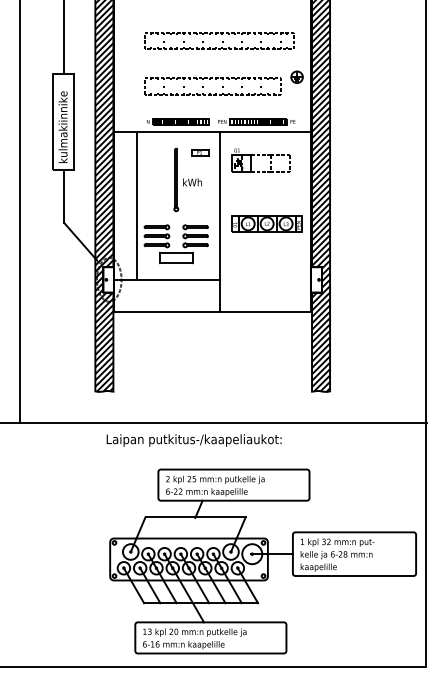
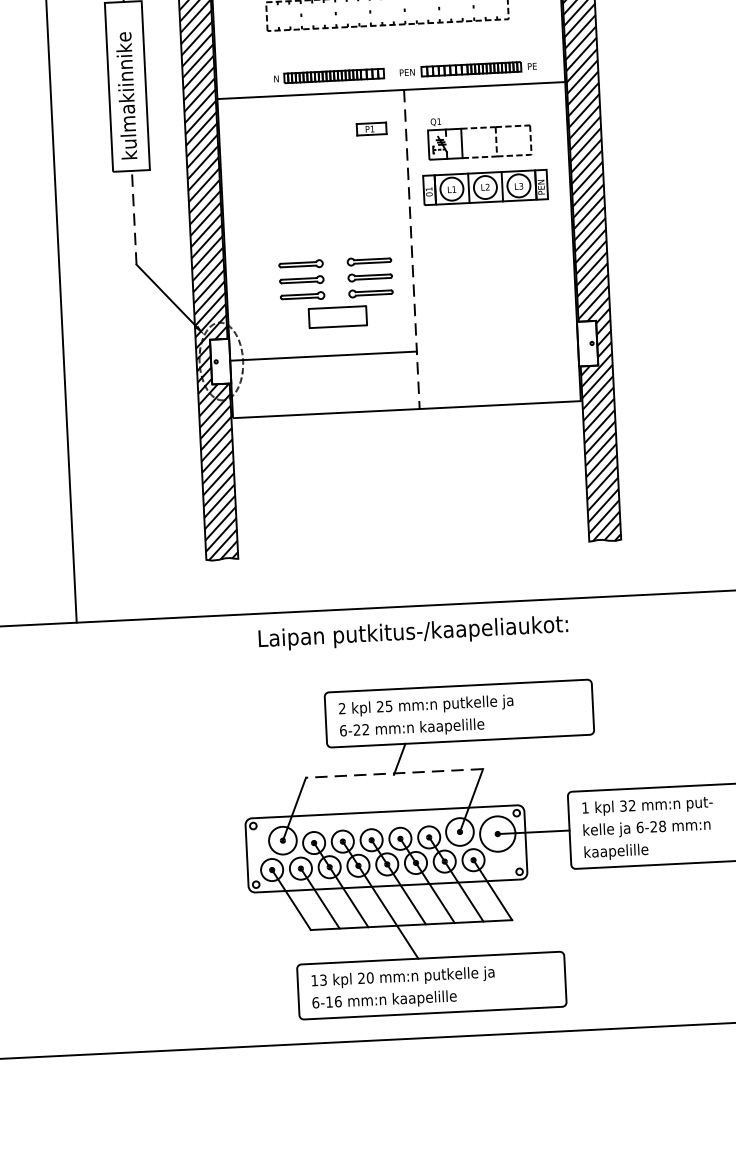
part: (187, 179) -> (350, 177), removed
line: (64, 196) -> (134, 218), solid -> dashed
line: (136, 205) -> (263, 227), removed
line: (219, 222) -> (411, 250), solid -> dashed
part: (266, 223) -> (484, 186), moved
text: (193, 440) -> (412, 633), moved
line: (195, 517) -> (394, 774), solid -> dashed

